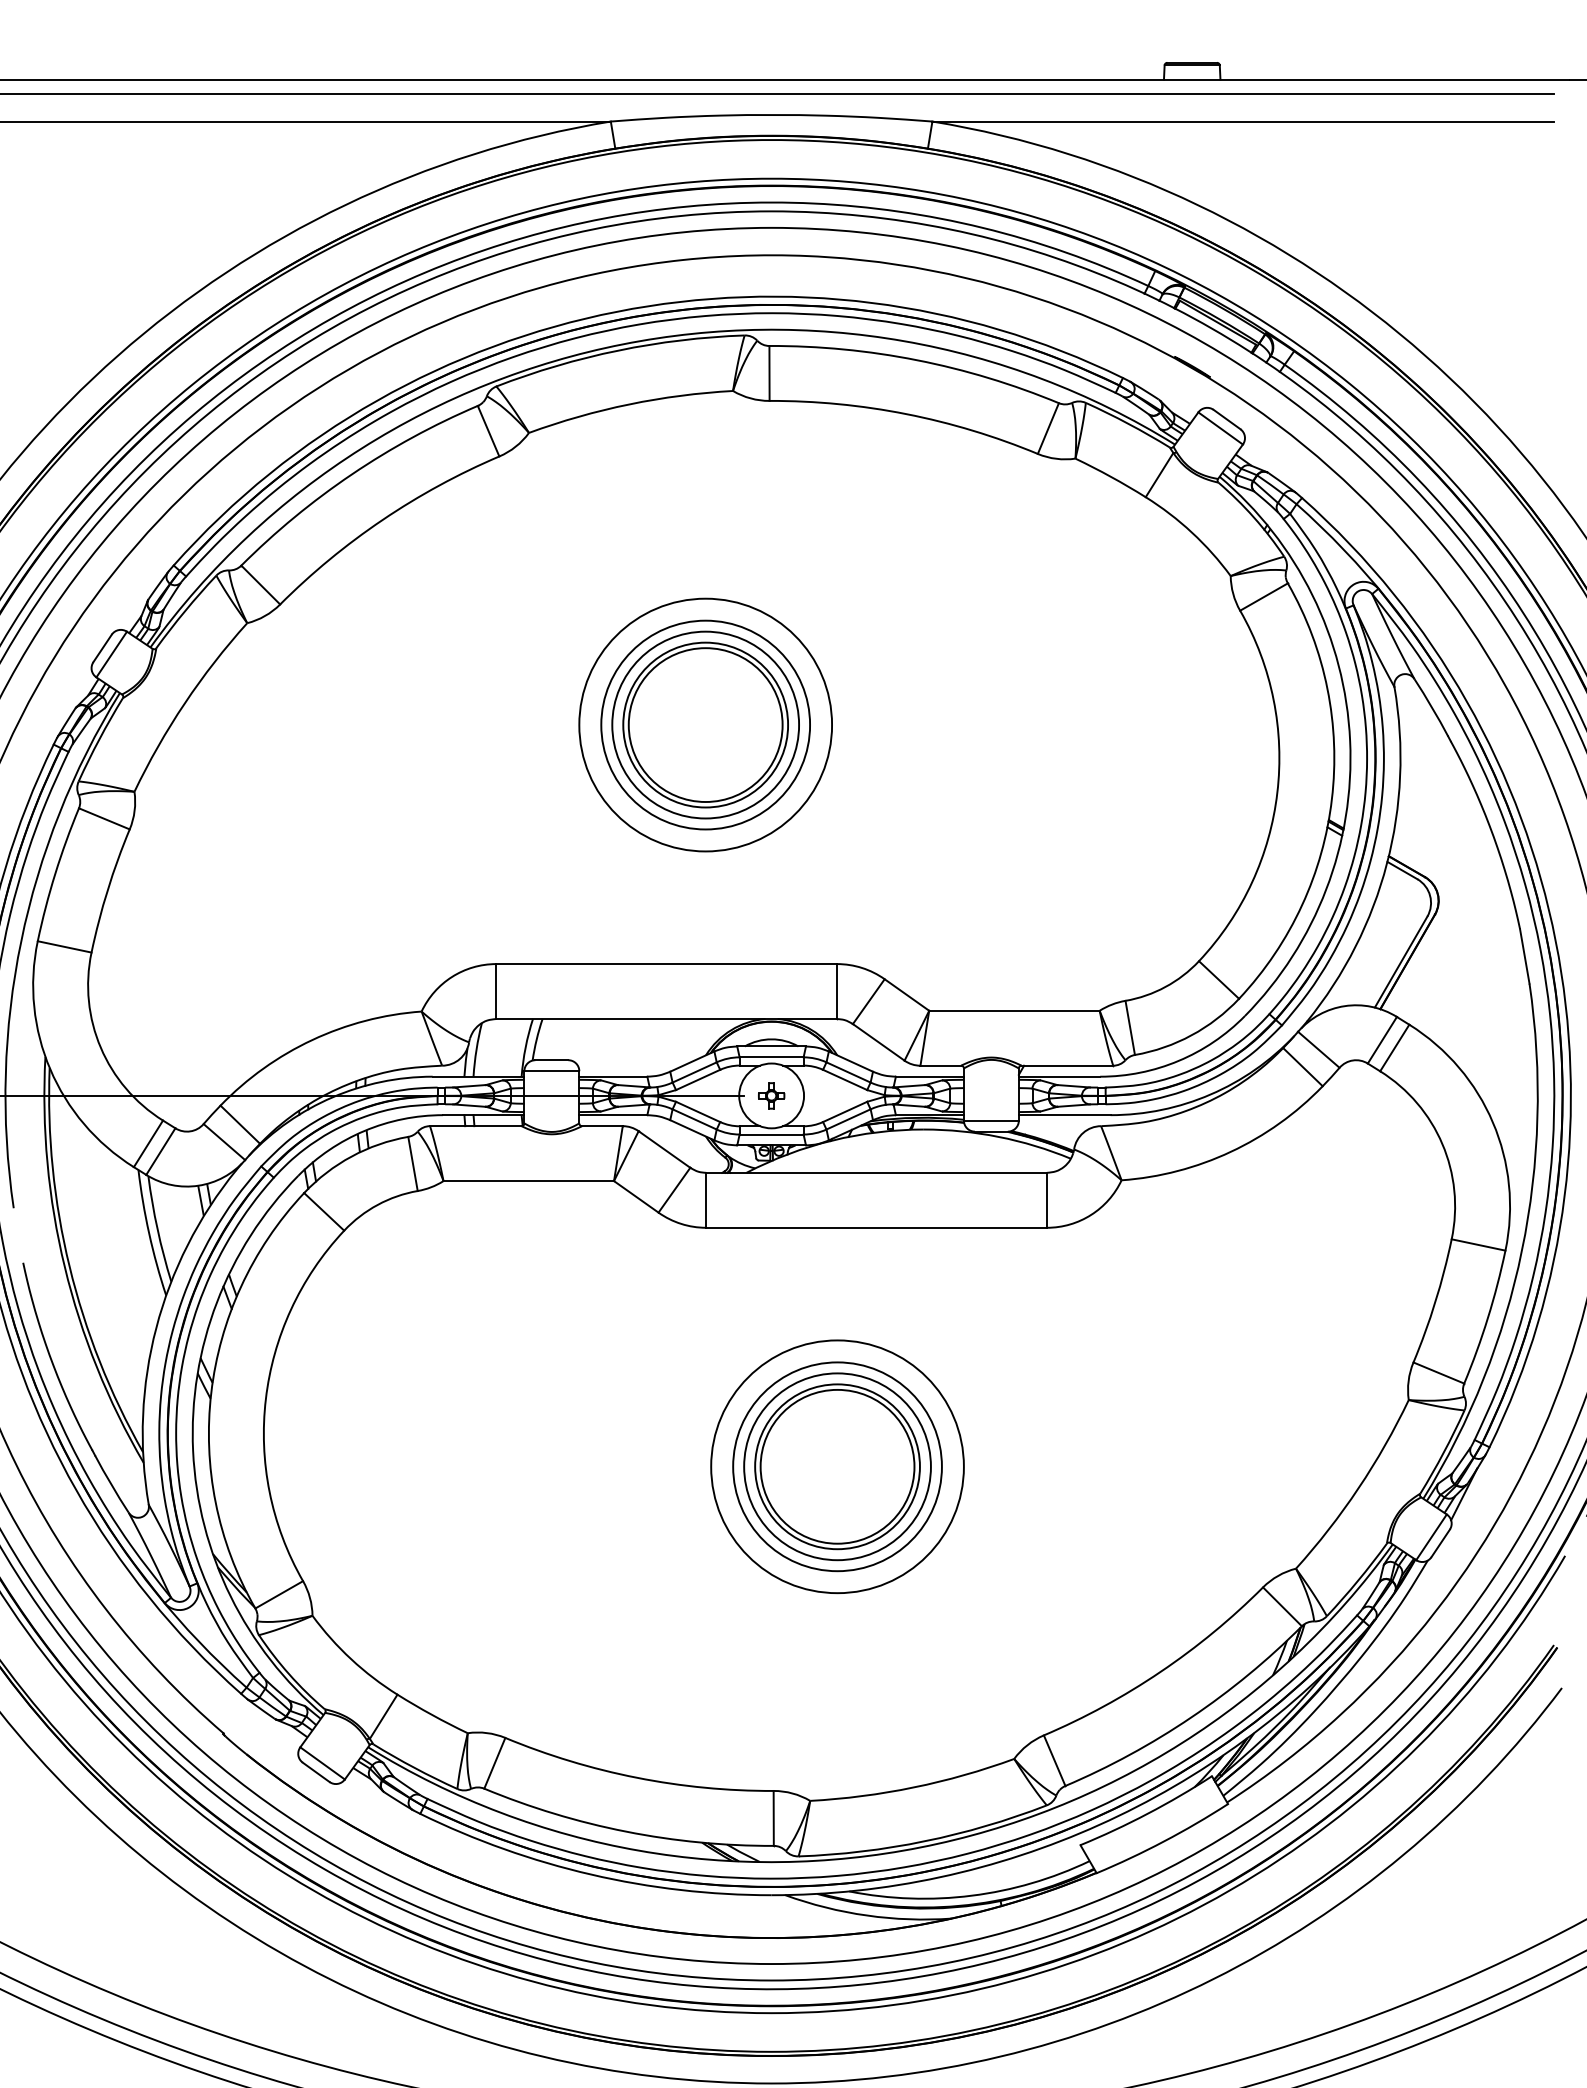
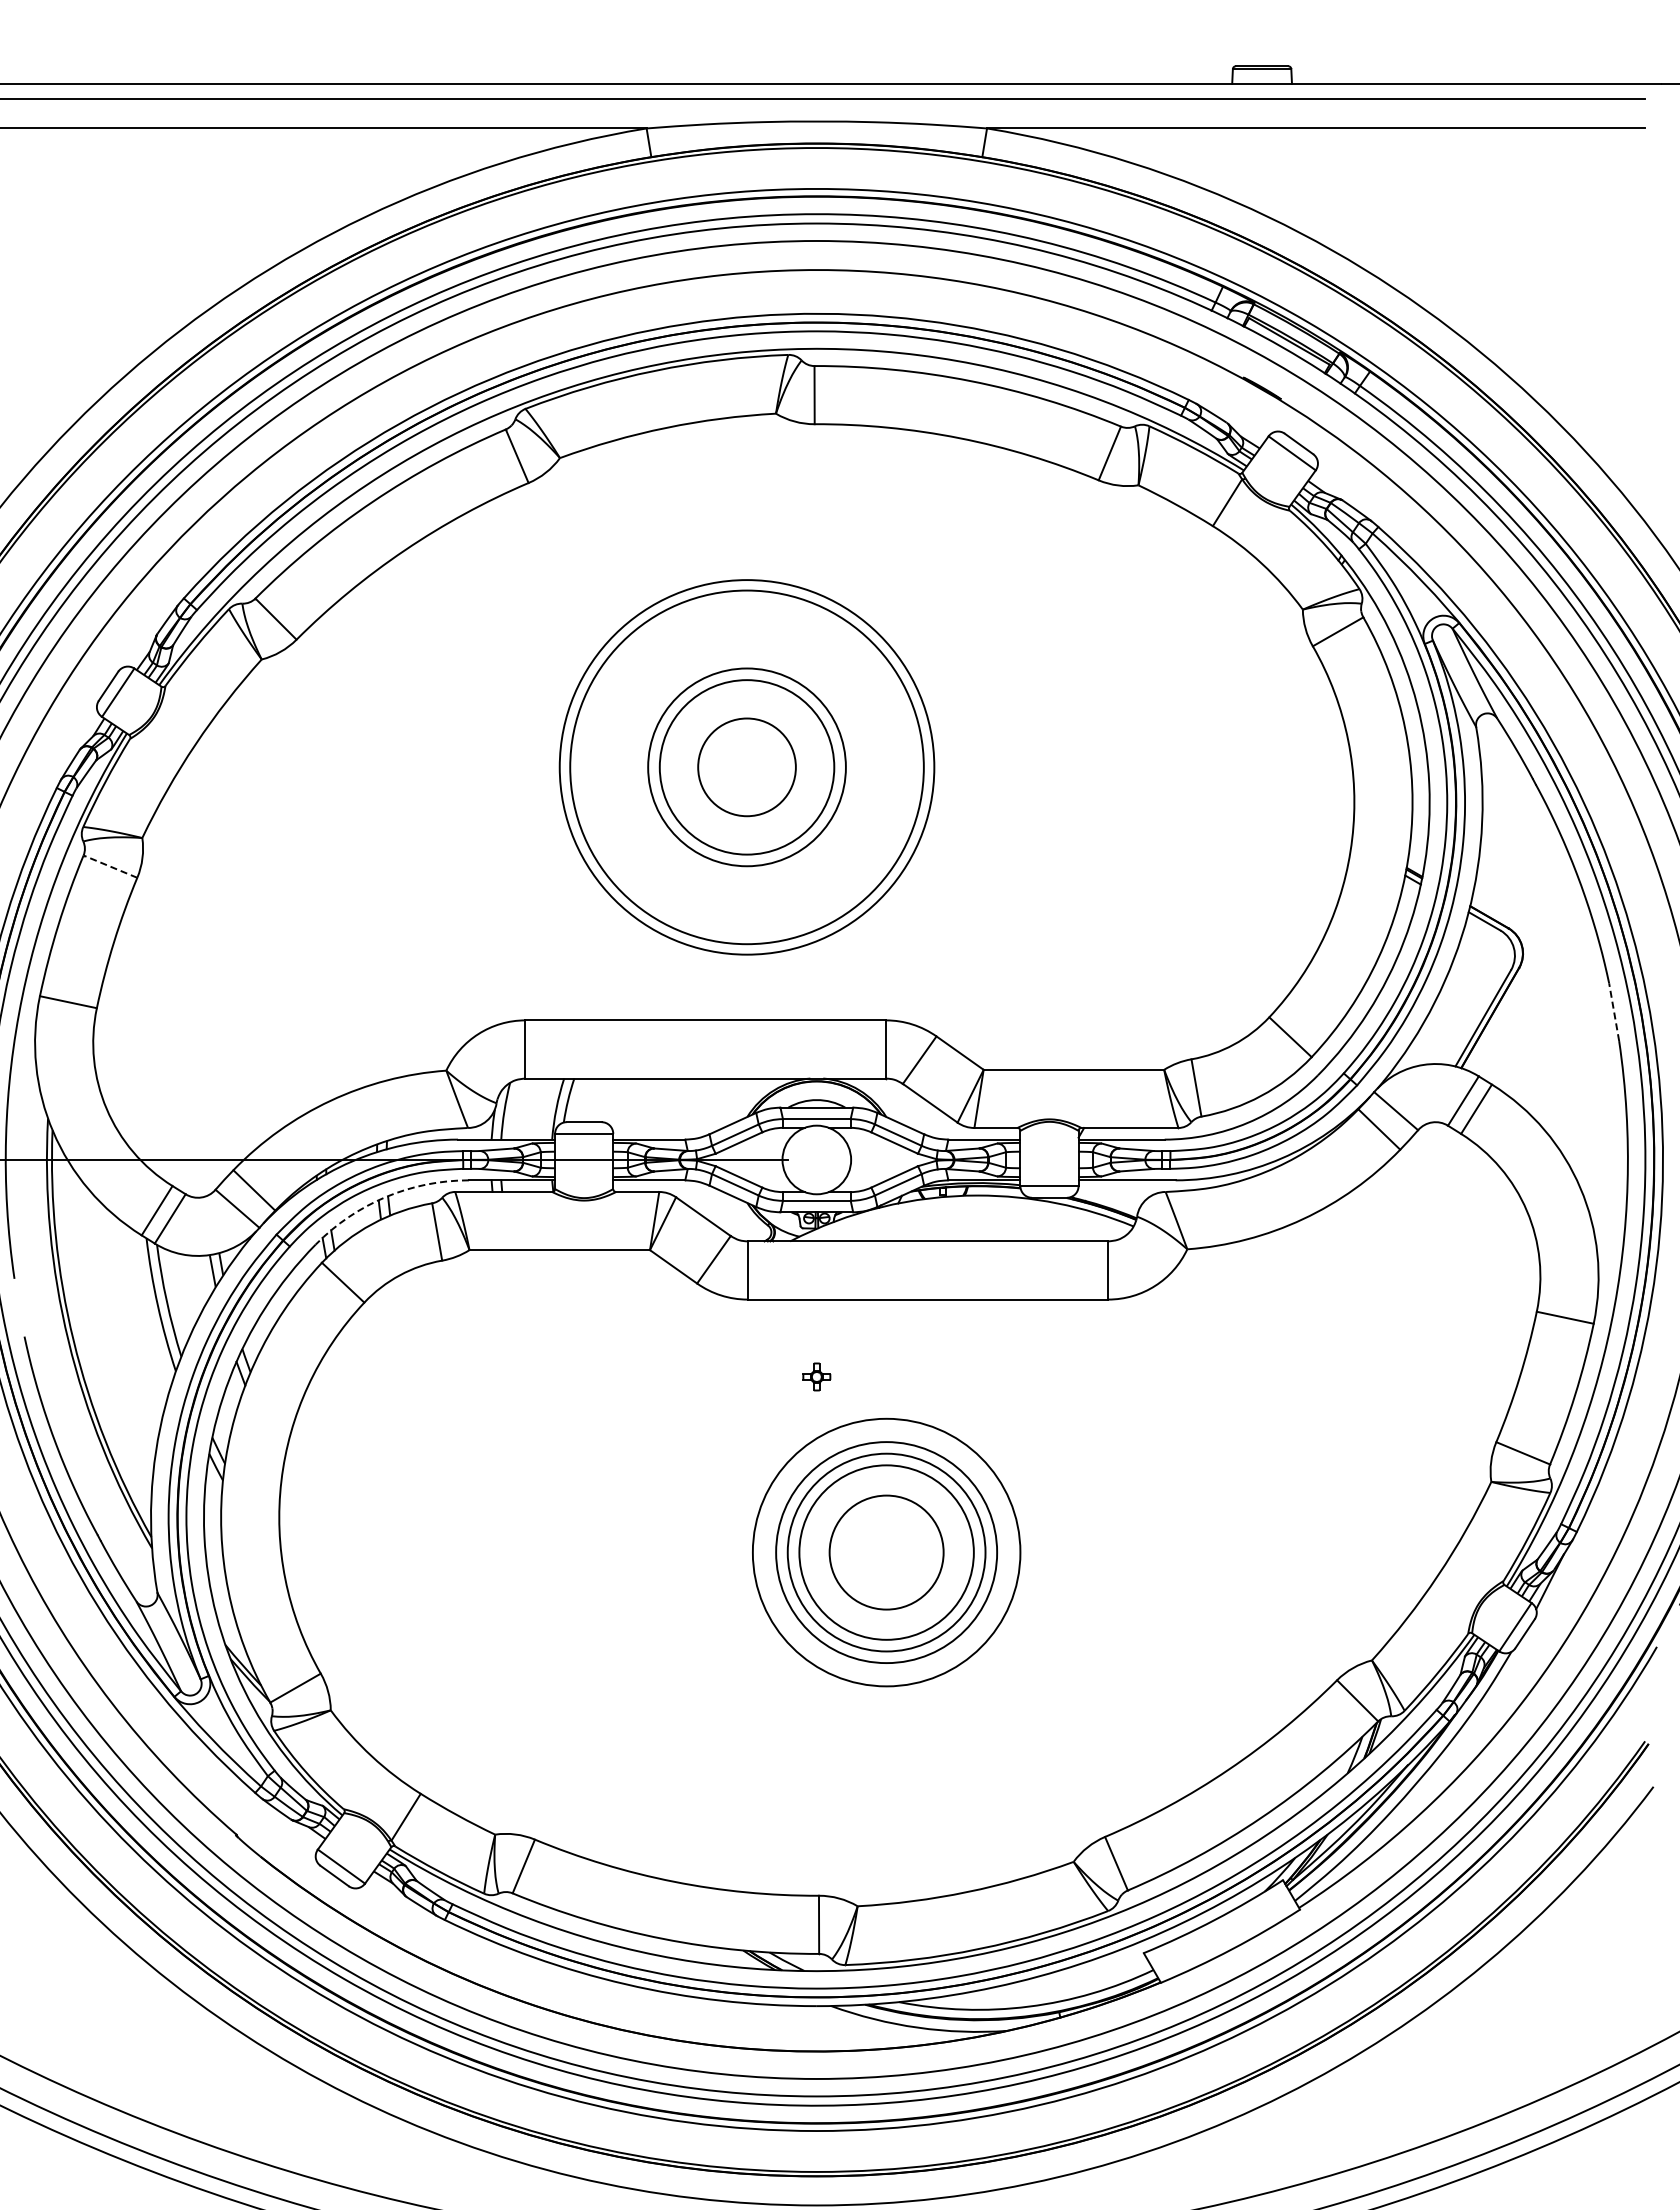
circle: (705, 724) -> (746, 766), size x0.6
circle: (705, 724) -> (746, 766), size x1.6
circle: (705, 725) -> (746, 767), size x1.4
line: (104, 818) -> (110, 866), solid -> dashed
line: (1525, 955) -> (1614, 1011), solid -> dashed
part: (771, 1095) -> (816, 1376), moved
arc: (364, 1131) -> (385, 1197), solid -> dashed
circle: (837, 1466) -> (886, 1552), size x0.7

